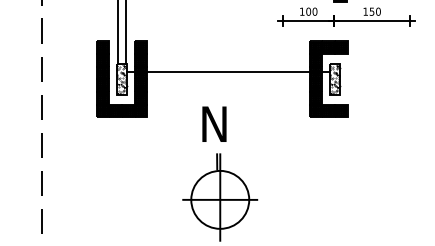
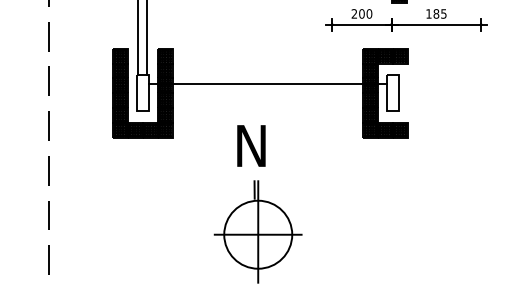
text: (301, 11) -> (353, 13), 100 -> 200
text: (374, 11) -> (439, 13), 150 -> 185
hatch: (121, 79) -> (142, 93), removed
hatch: (334, 79) -> (392, 93), removed

